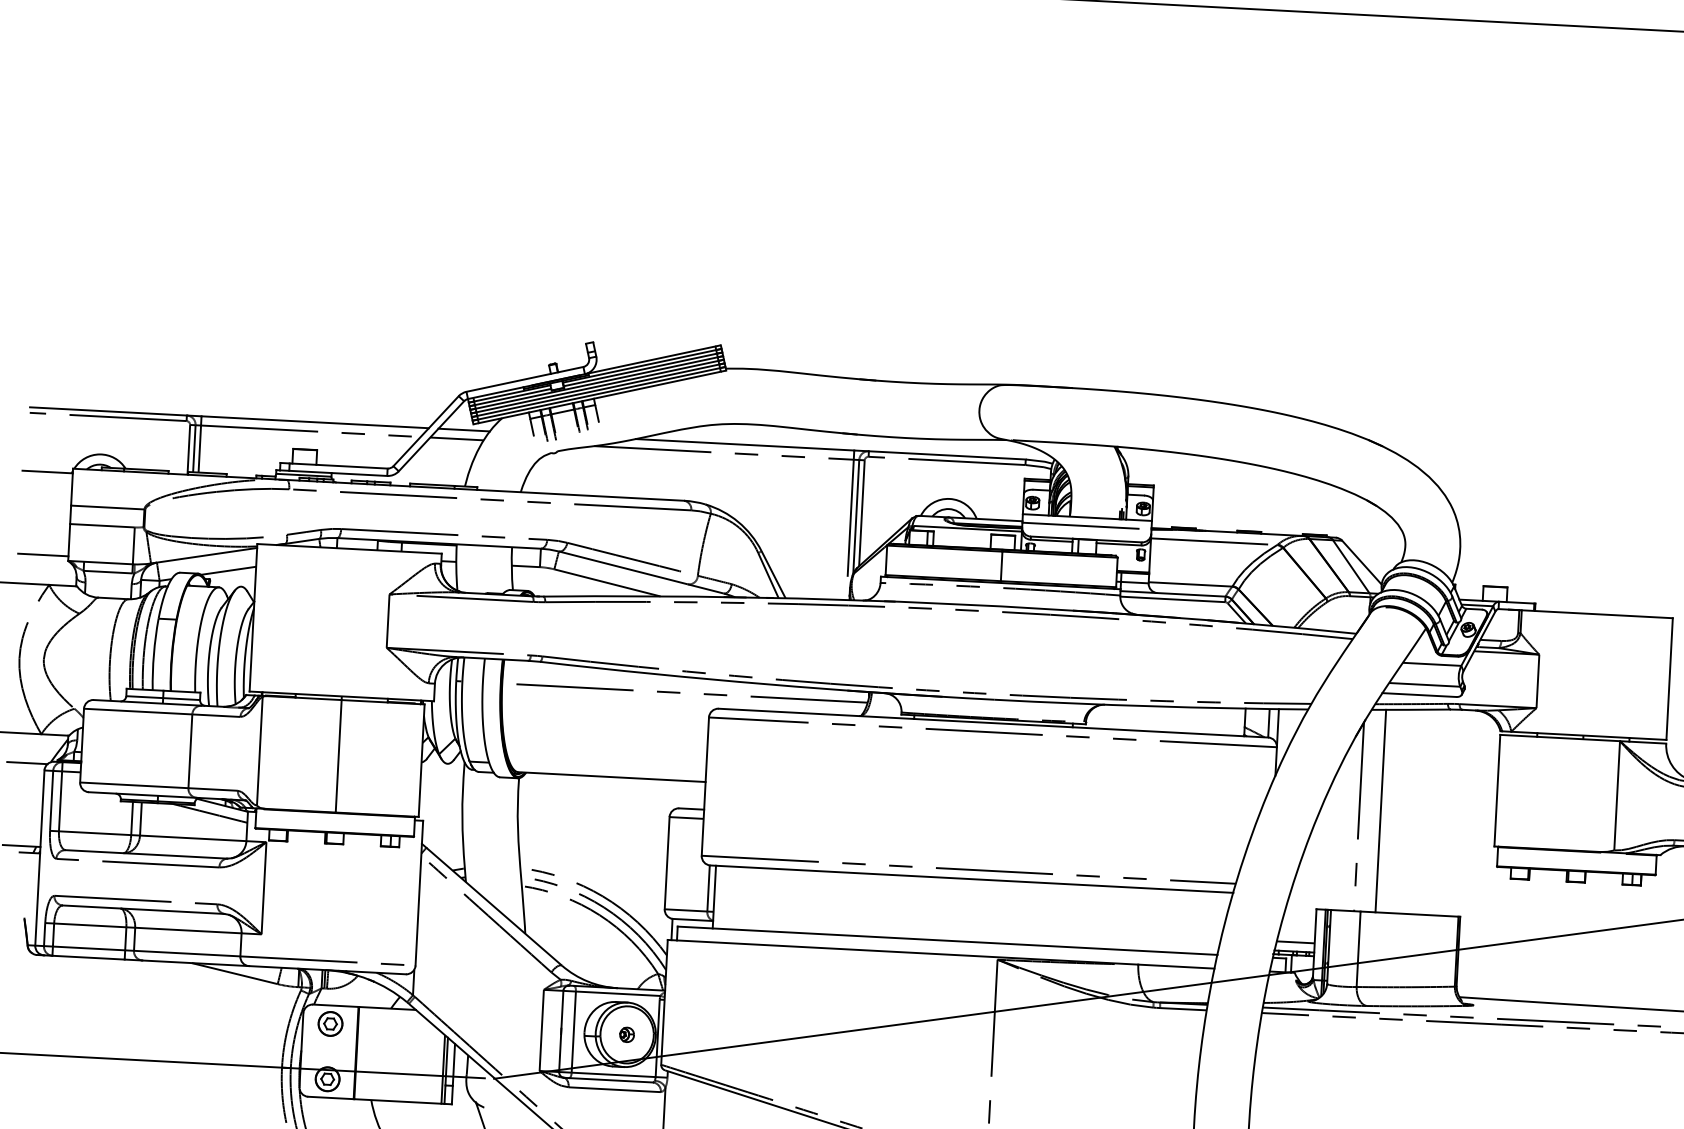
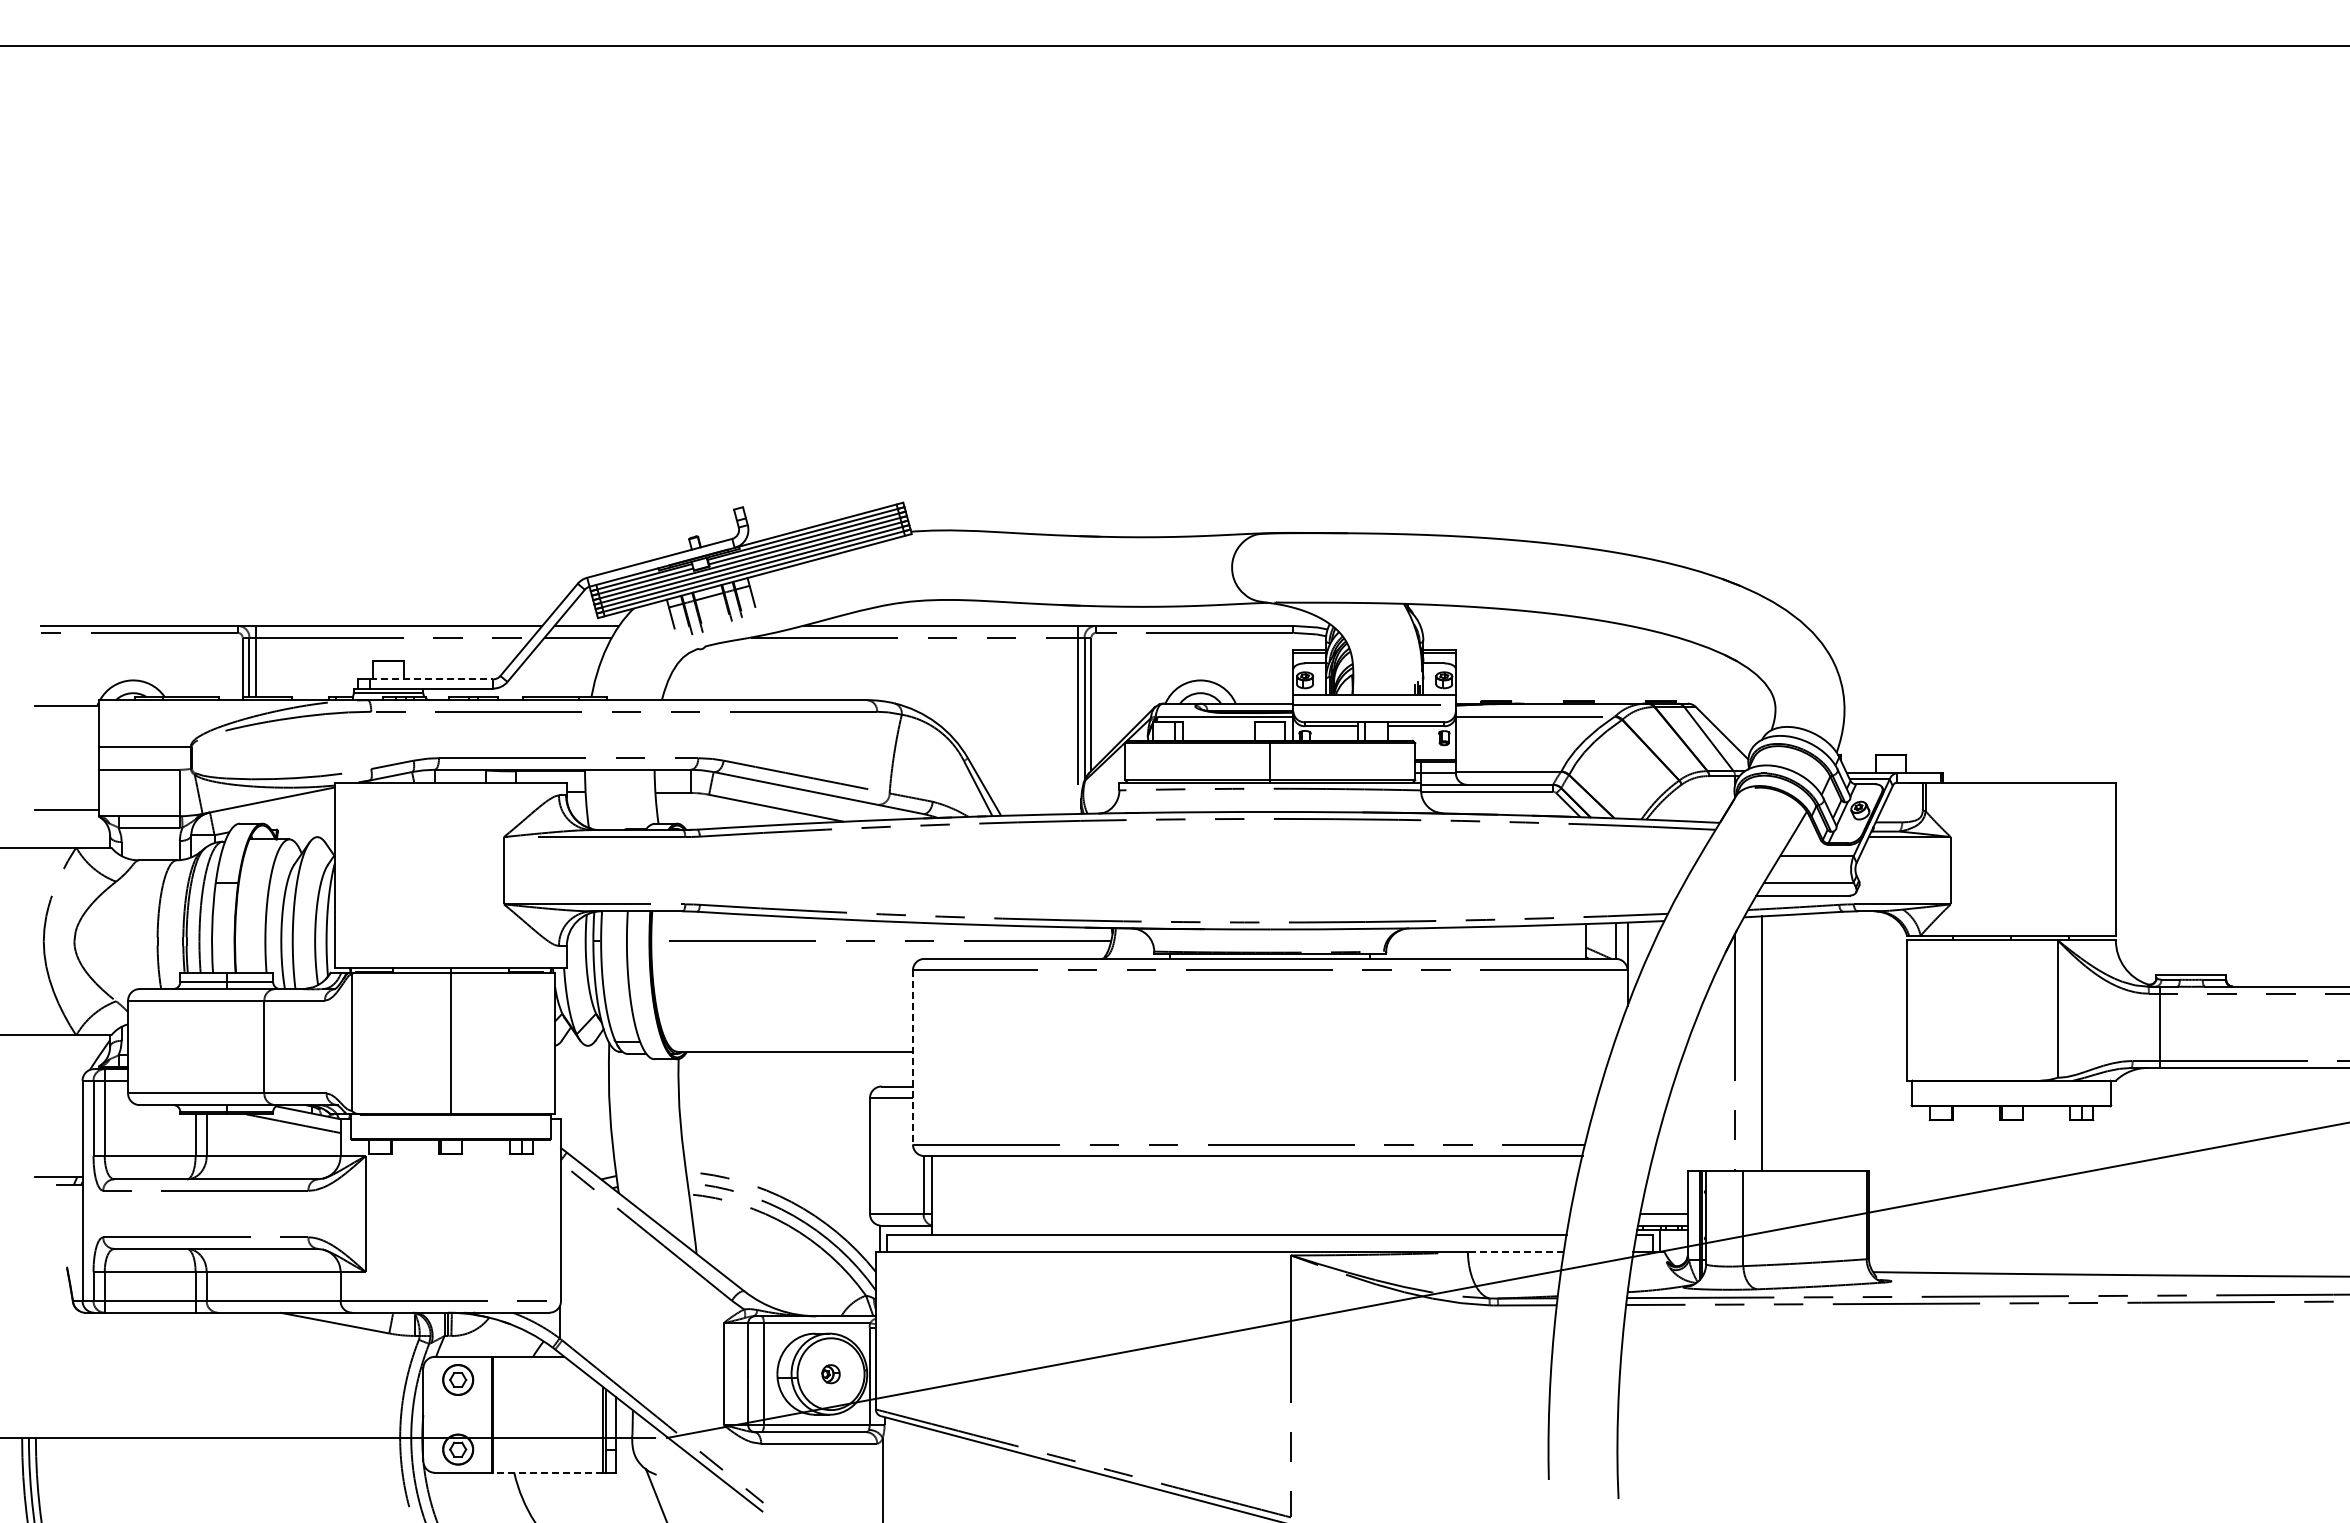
line: (338, 466) -> (431, 679), solid -> dashed
line: (228, 570) -> (300, 817), removed
line: (27, 763) -> (60, 1072), removed
line: (704, 787) -> (912, 1058), solid -> dashed
line: (1176, 966) -> (1515, 1252), solid -> dashed
line: (397, 1101) -> (547, 1472), solid -> dashed

